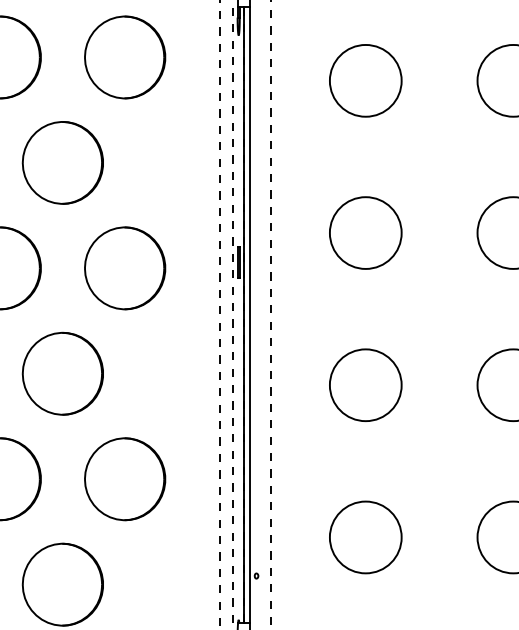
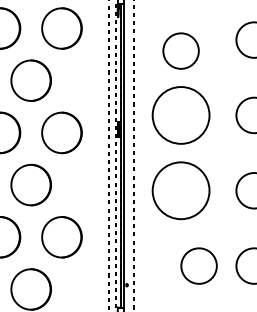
circle: (364, 79) -> (180, 50), moved
circle: (364, 233) -> (180, 115), size x1.6
circle: (364, 384) -> (180, 190), size x1.6
circle: (364, 536) -> (198, 265), moved

